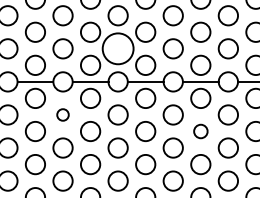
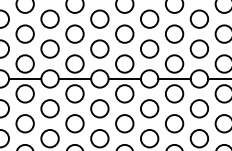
circle: (117, 48) -> (99, 48), size x0.62
circle: (62, 114) -> (49, 108), size x1.67
circle: (200, 131) -> (174, 123), size x1.43

